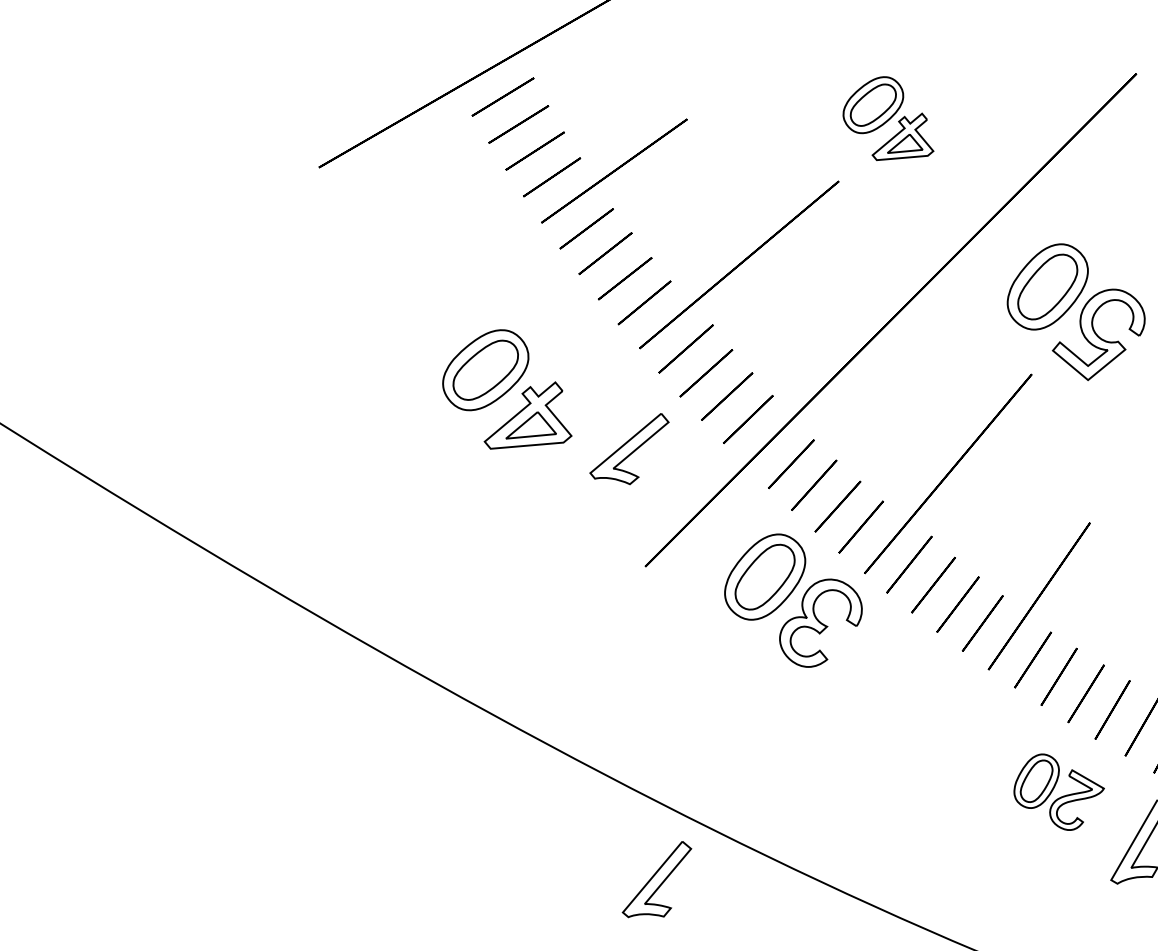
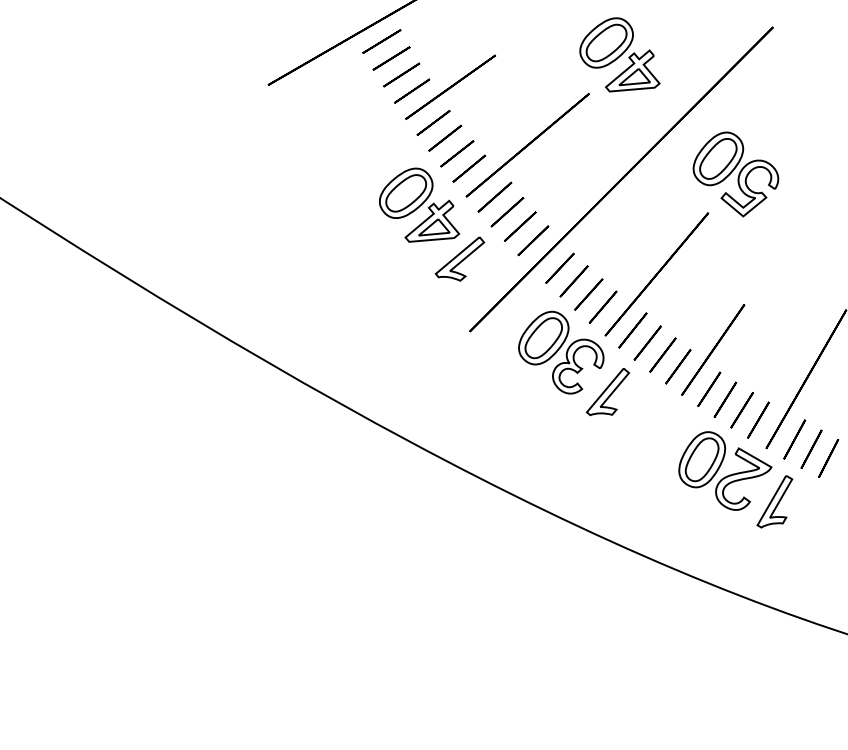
part: (887, 117) -> (619, 54), size x1.43
part: (507, 388) -> (419, 204), moved
part: (1059, 791) -> (725, 470), size x1.67
part: (656, 880) -> (607, 392), moved

